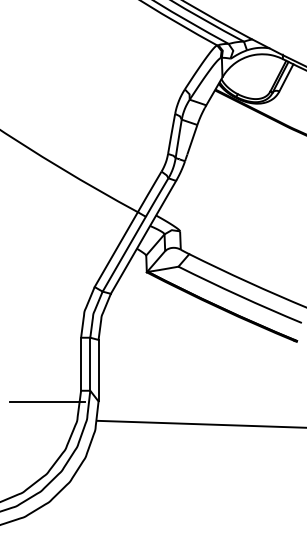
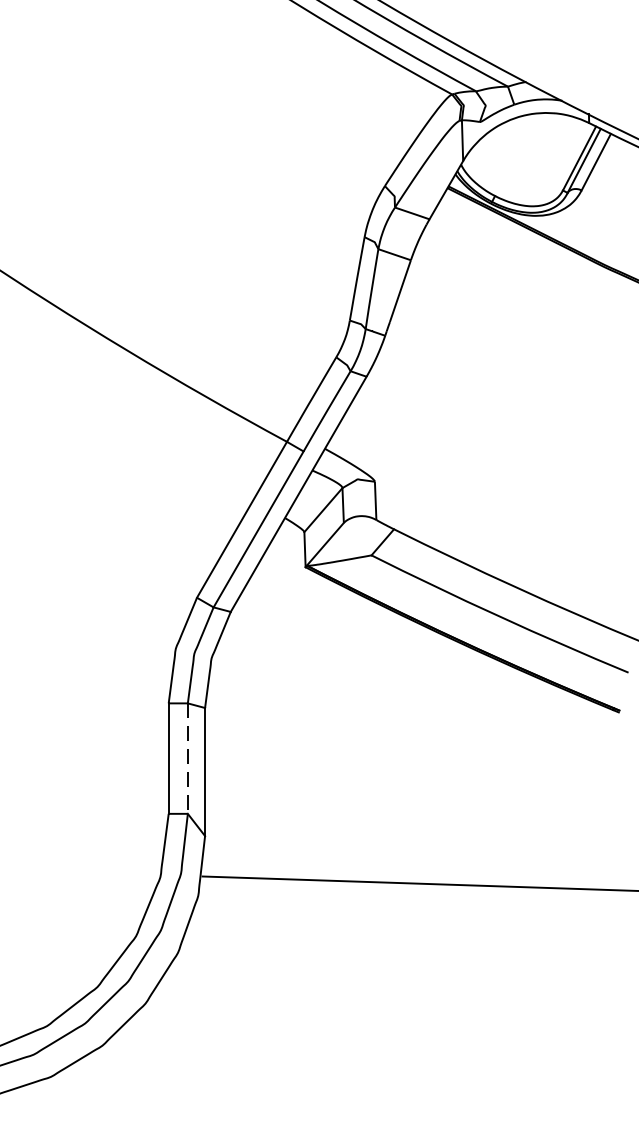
line: (90, 364) -> (188, 759), solid -> dashed
line: (47, 402) -> (98, 838), removed

